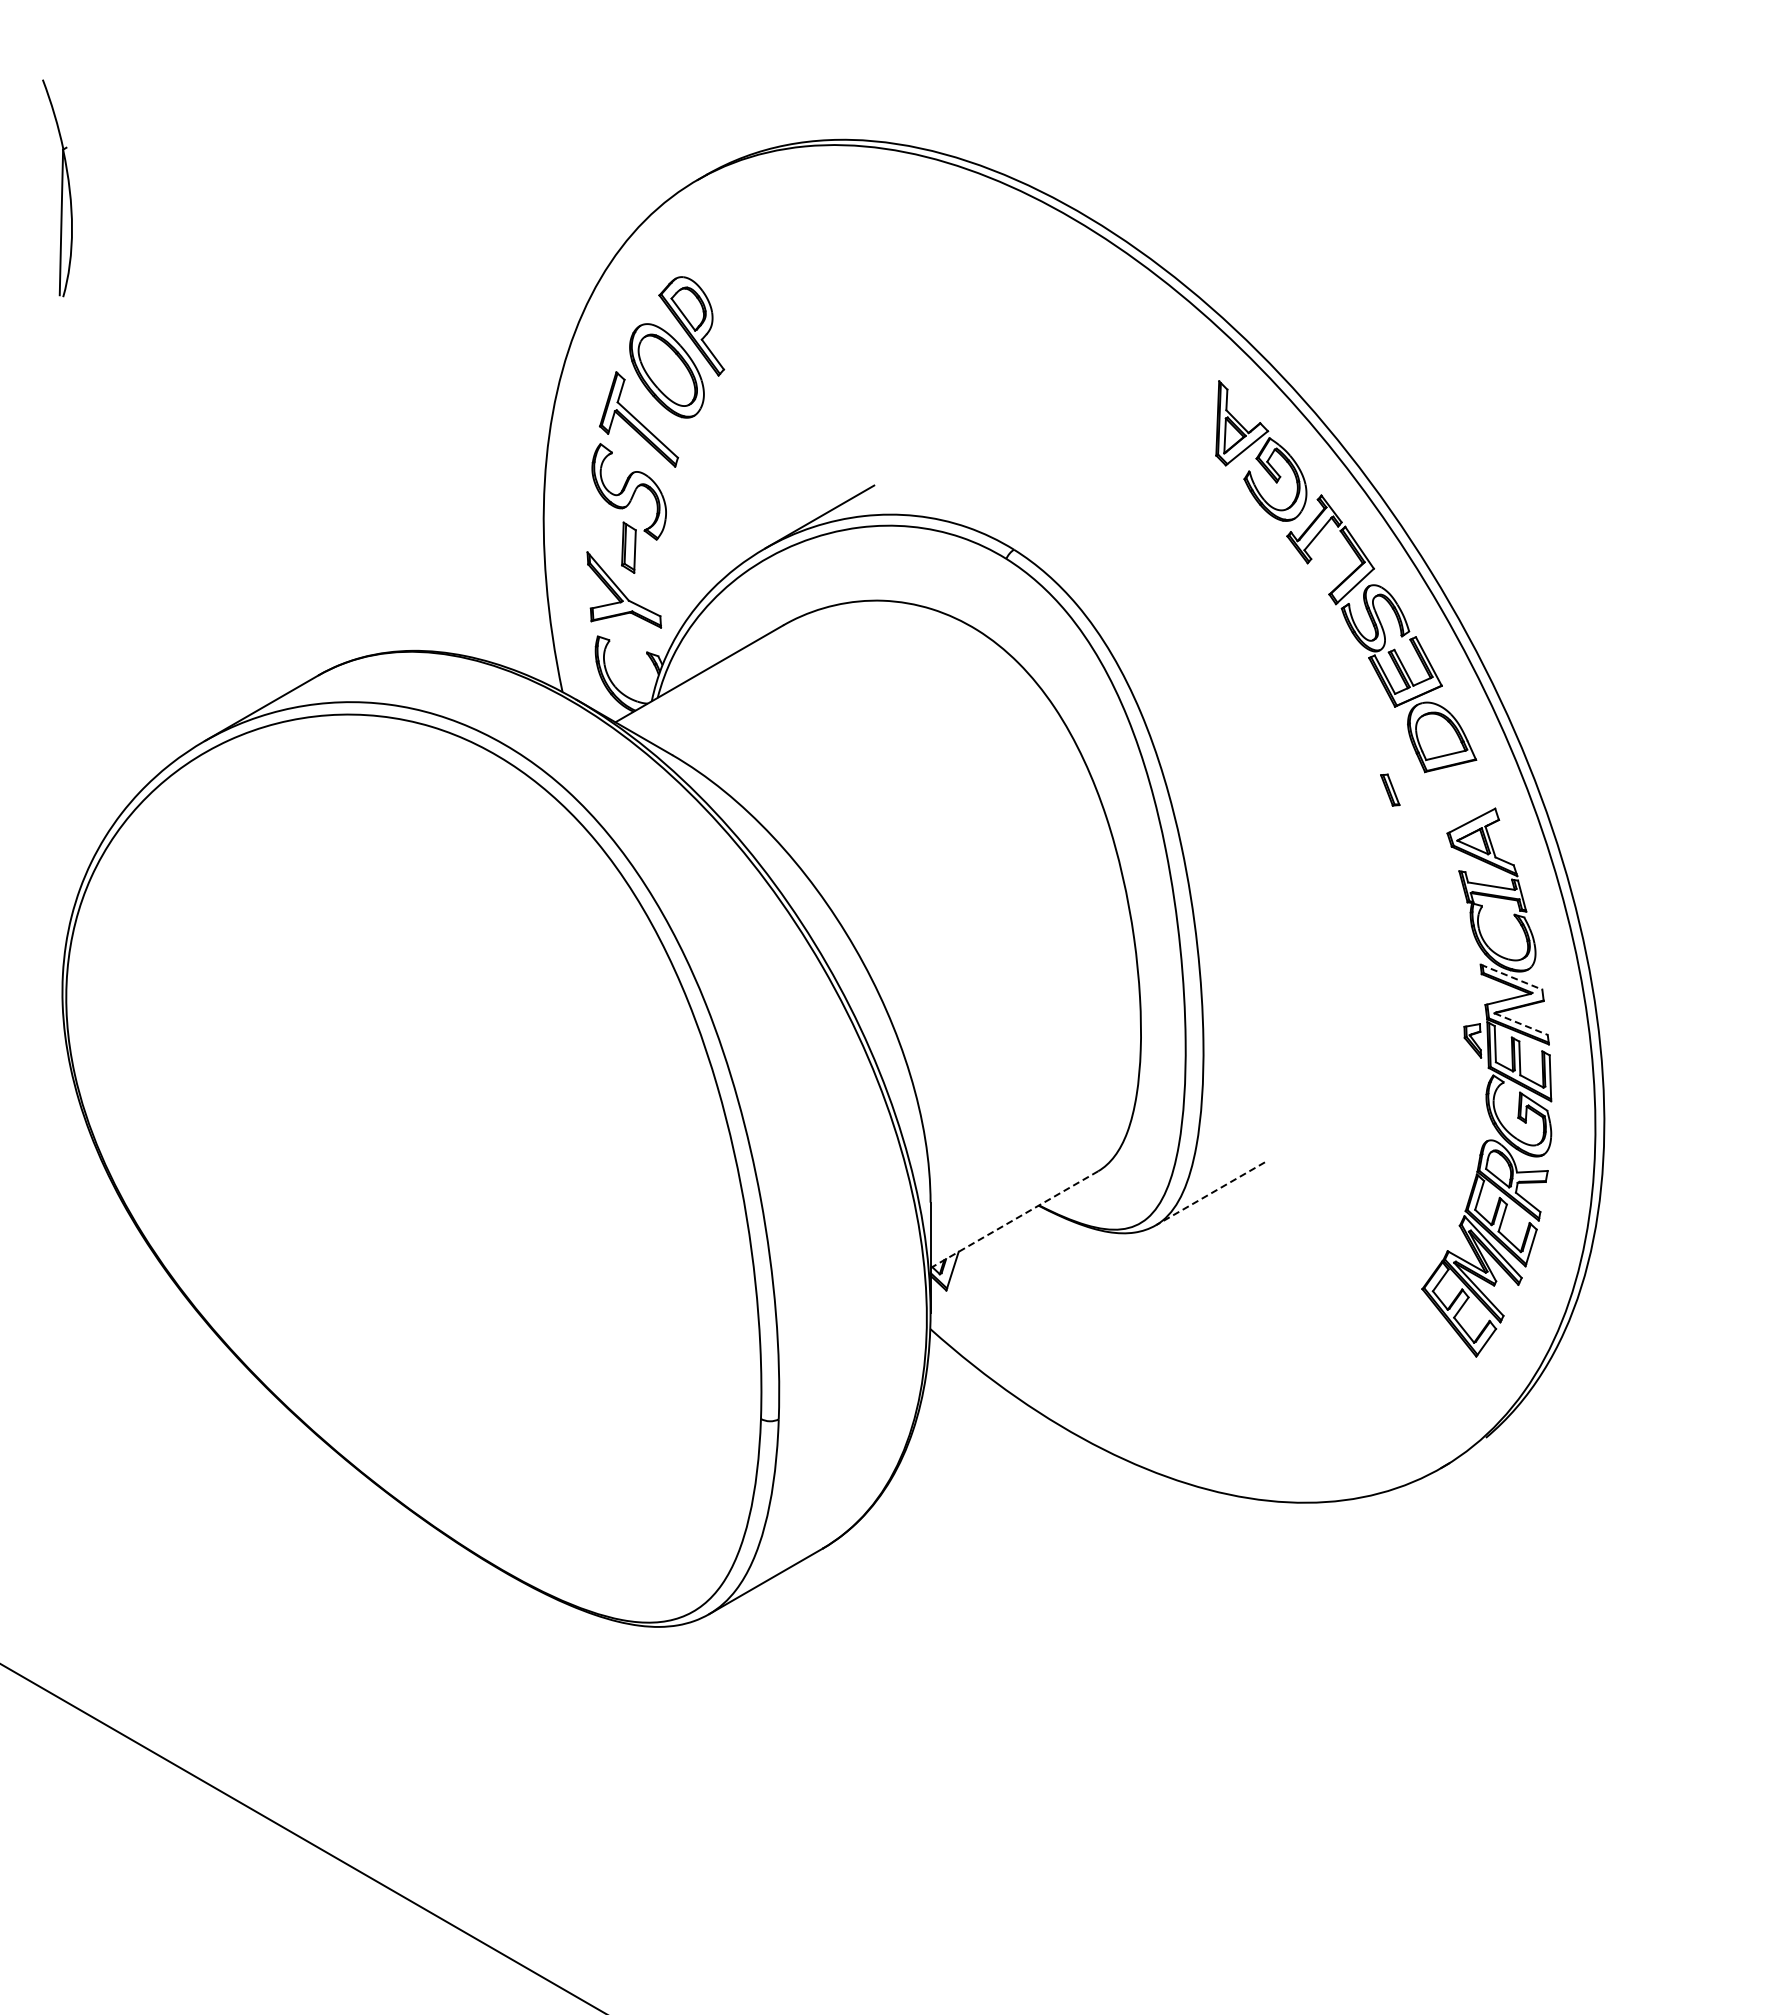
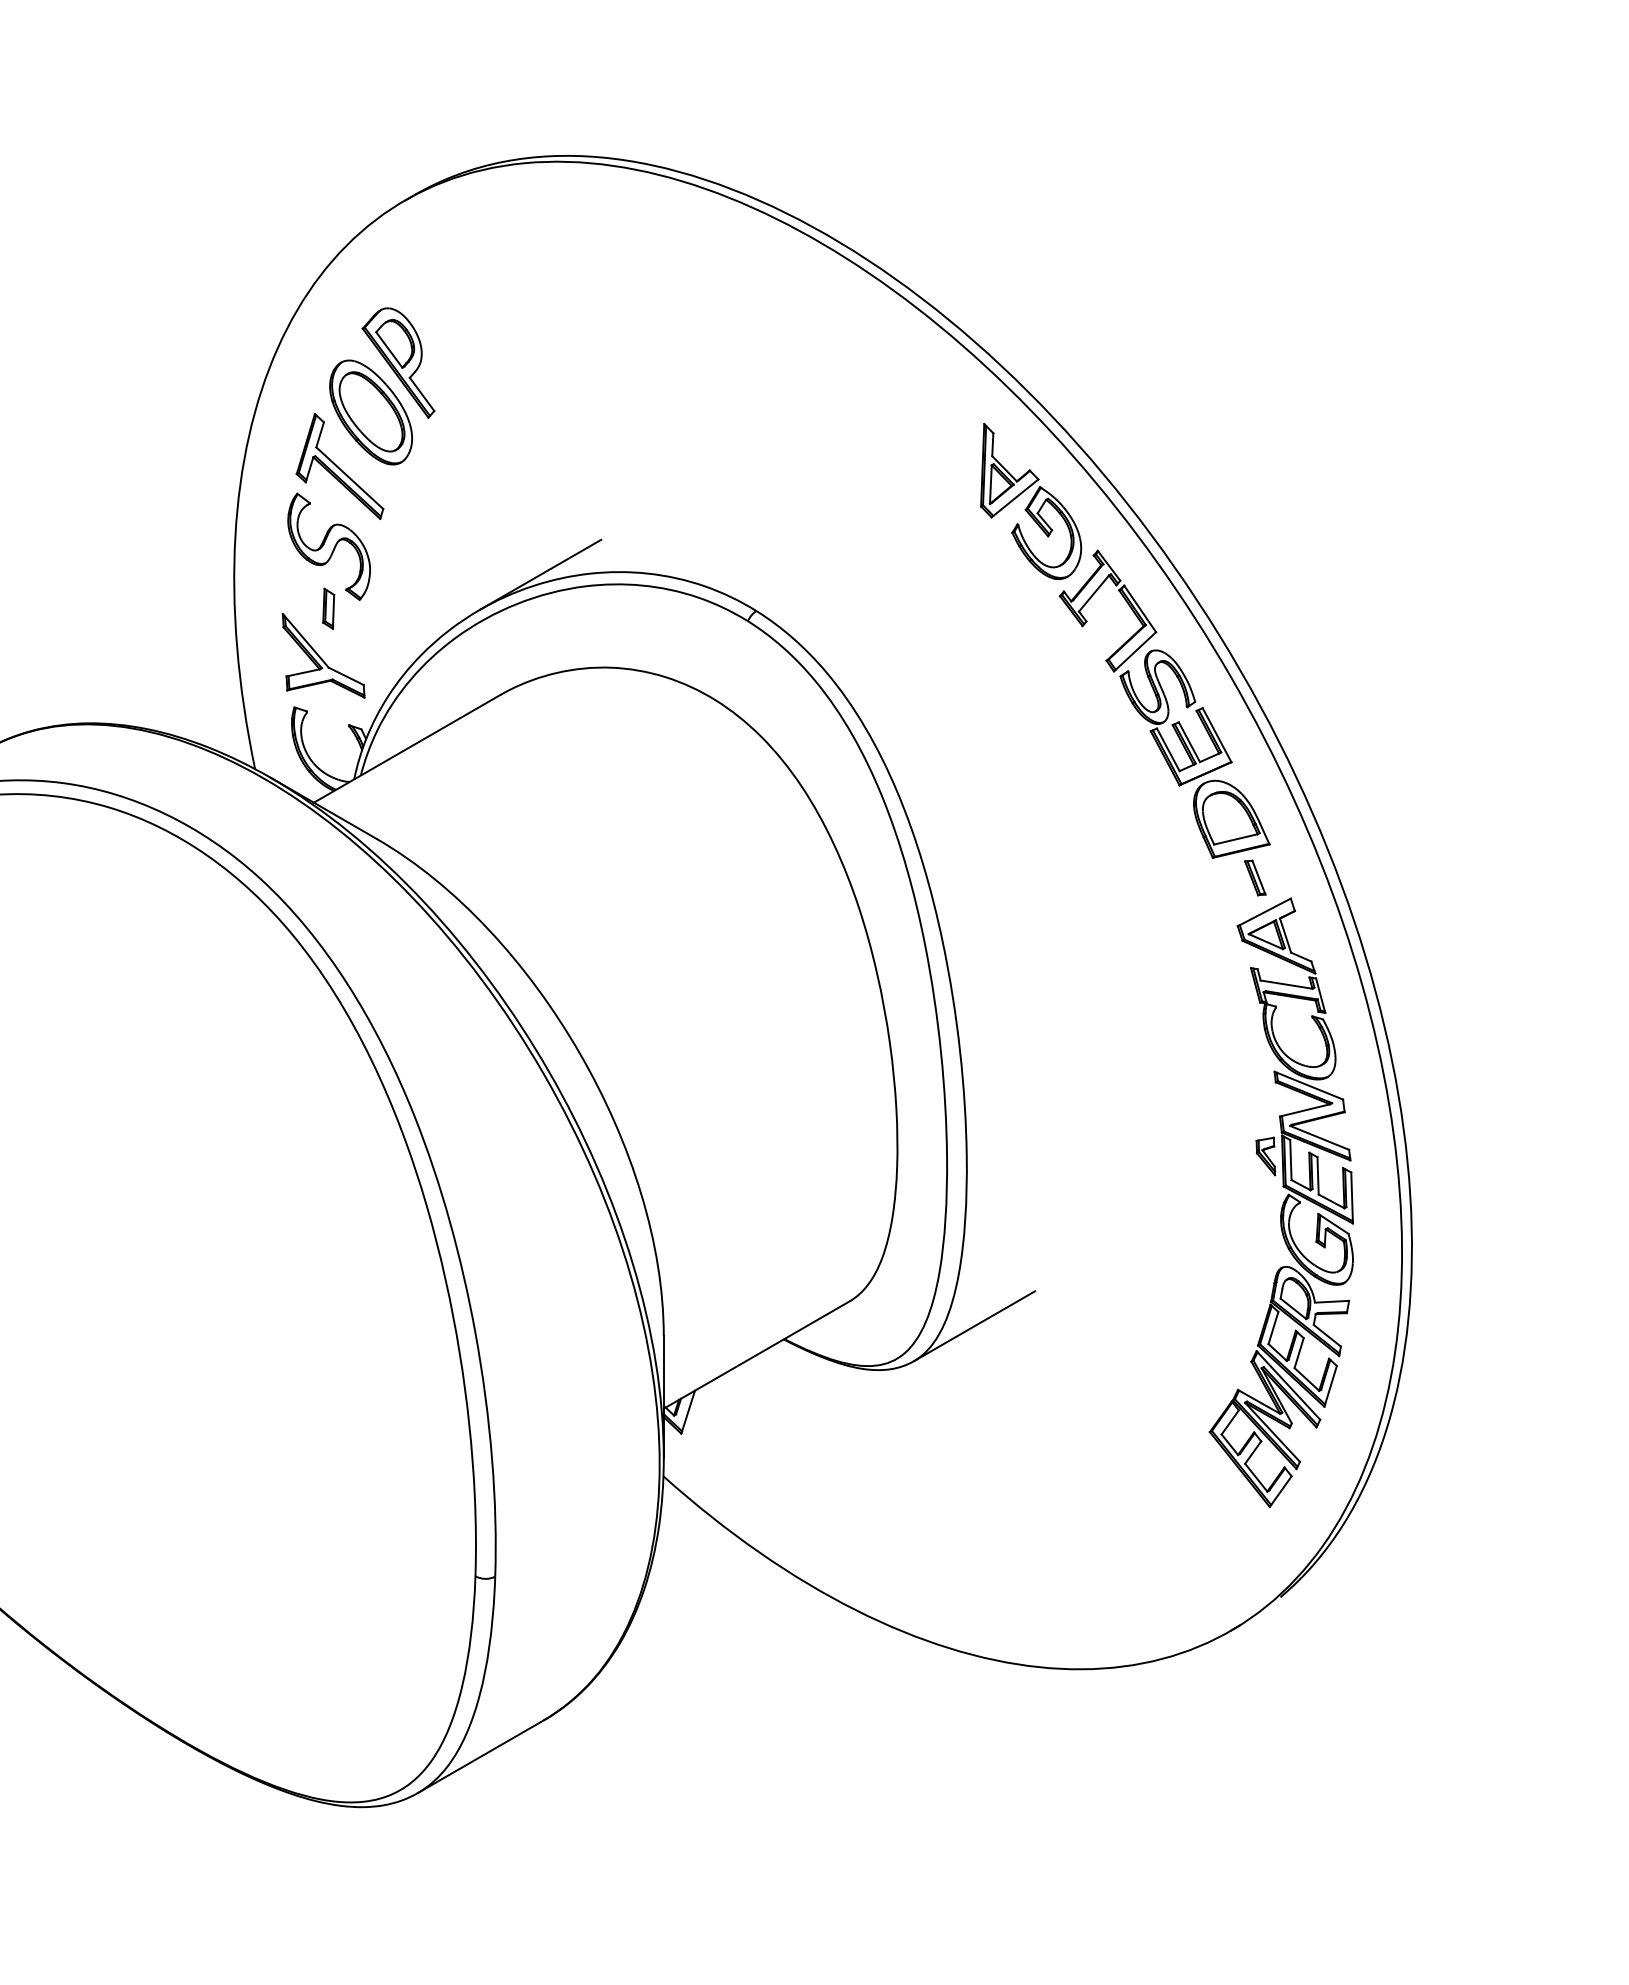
part: (628, 547) -> (328, 608), size x0.71
part: (1390, 789) -> (1255, 877), moved
line: (1511, 977) -> (1308, 1086), dashed -> solid
line: (1521, 1024) -> (1319, 1138), dashed -> solid
line: (1210, 1193) -> (974, 1325), dashed -> solid
line: (1014, 1219) -> (756, 1354), dashed -> solid

